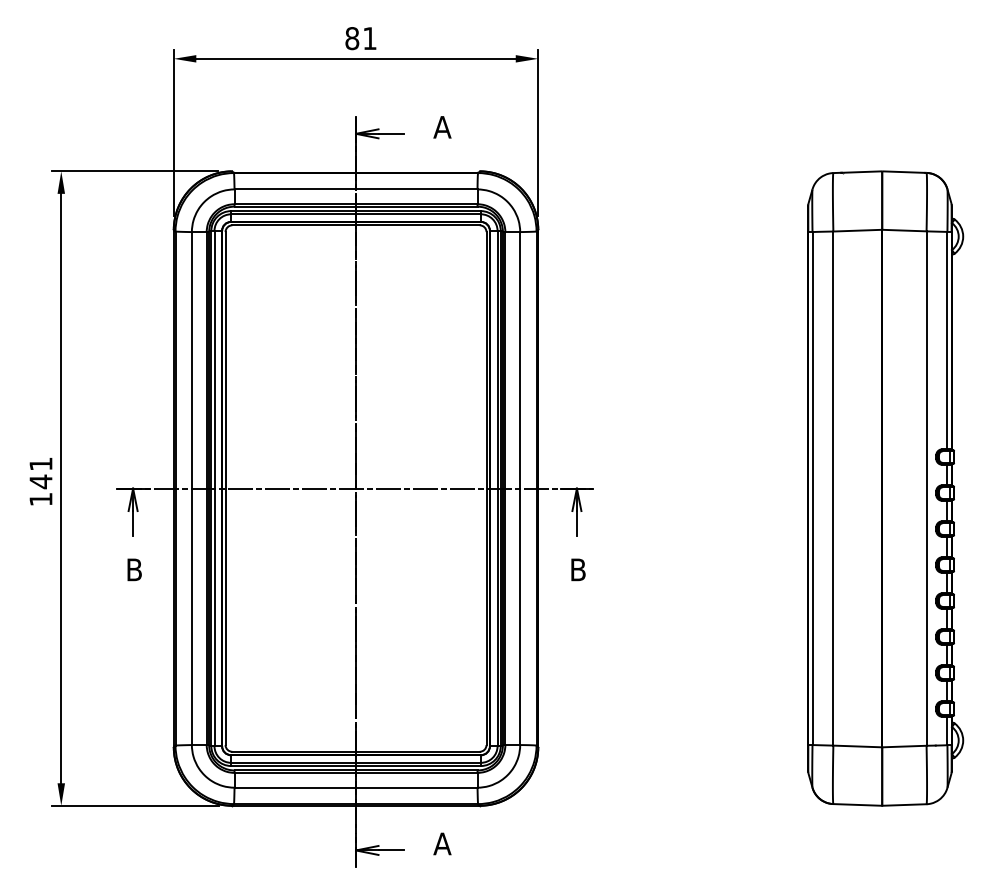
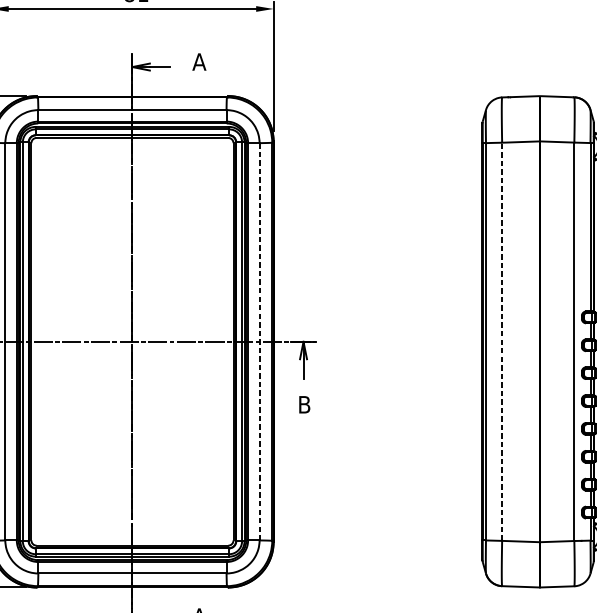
line: (833, 488) -> (502, 341), solid -> dashed
line: (520, 489) -> (259, 342), solid -> dashed

